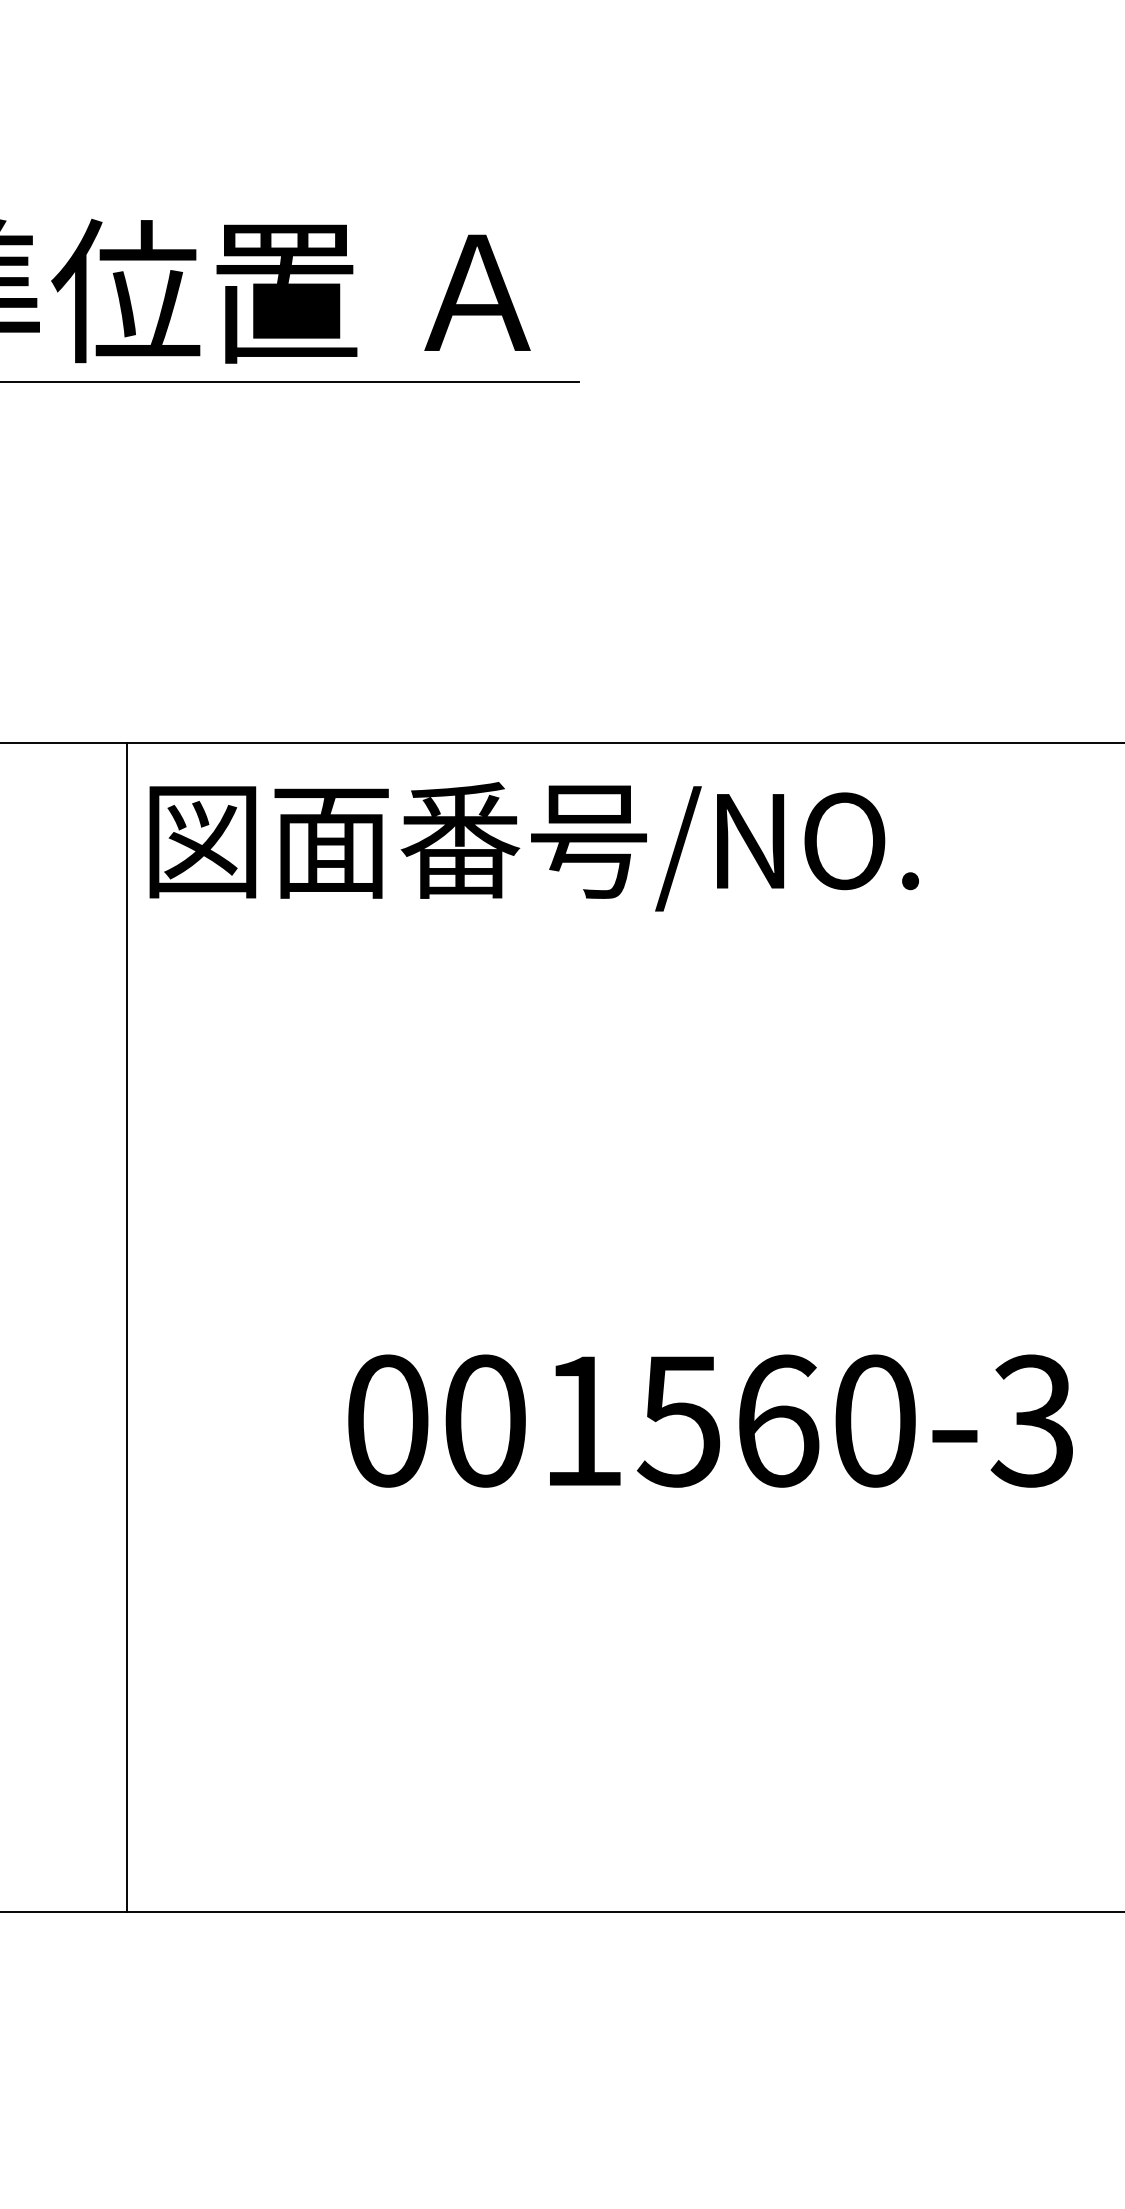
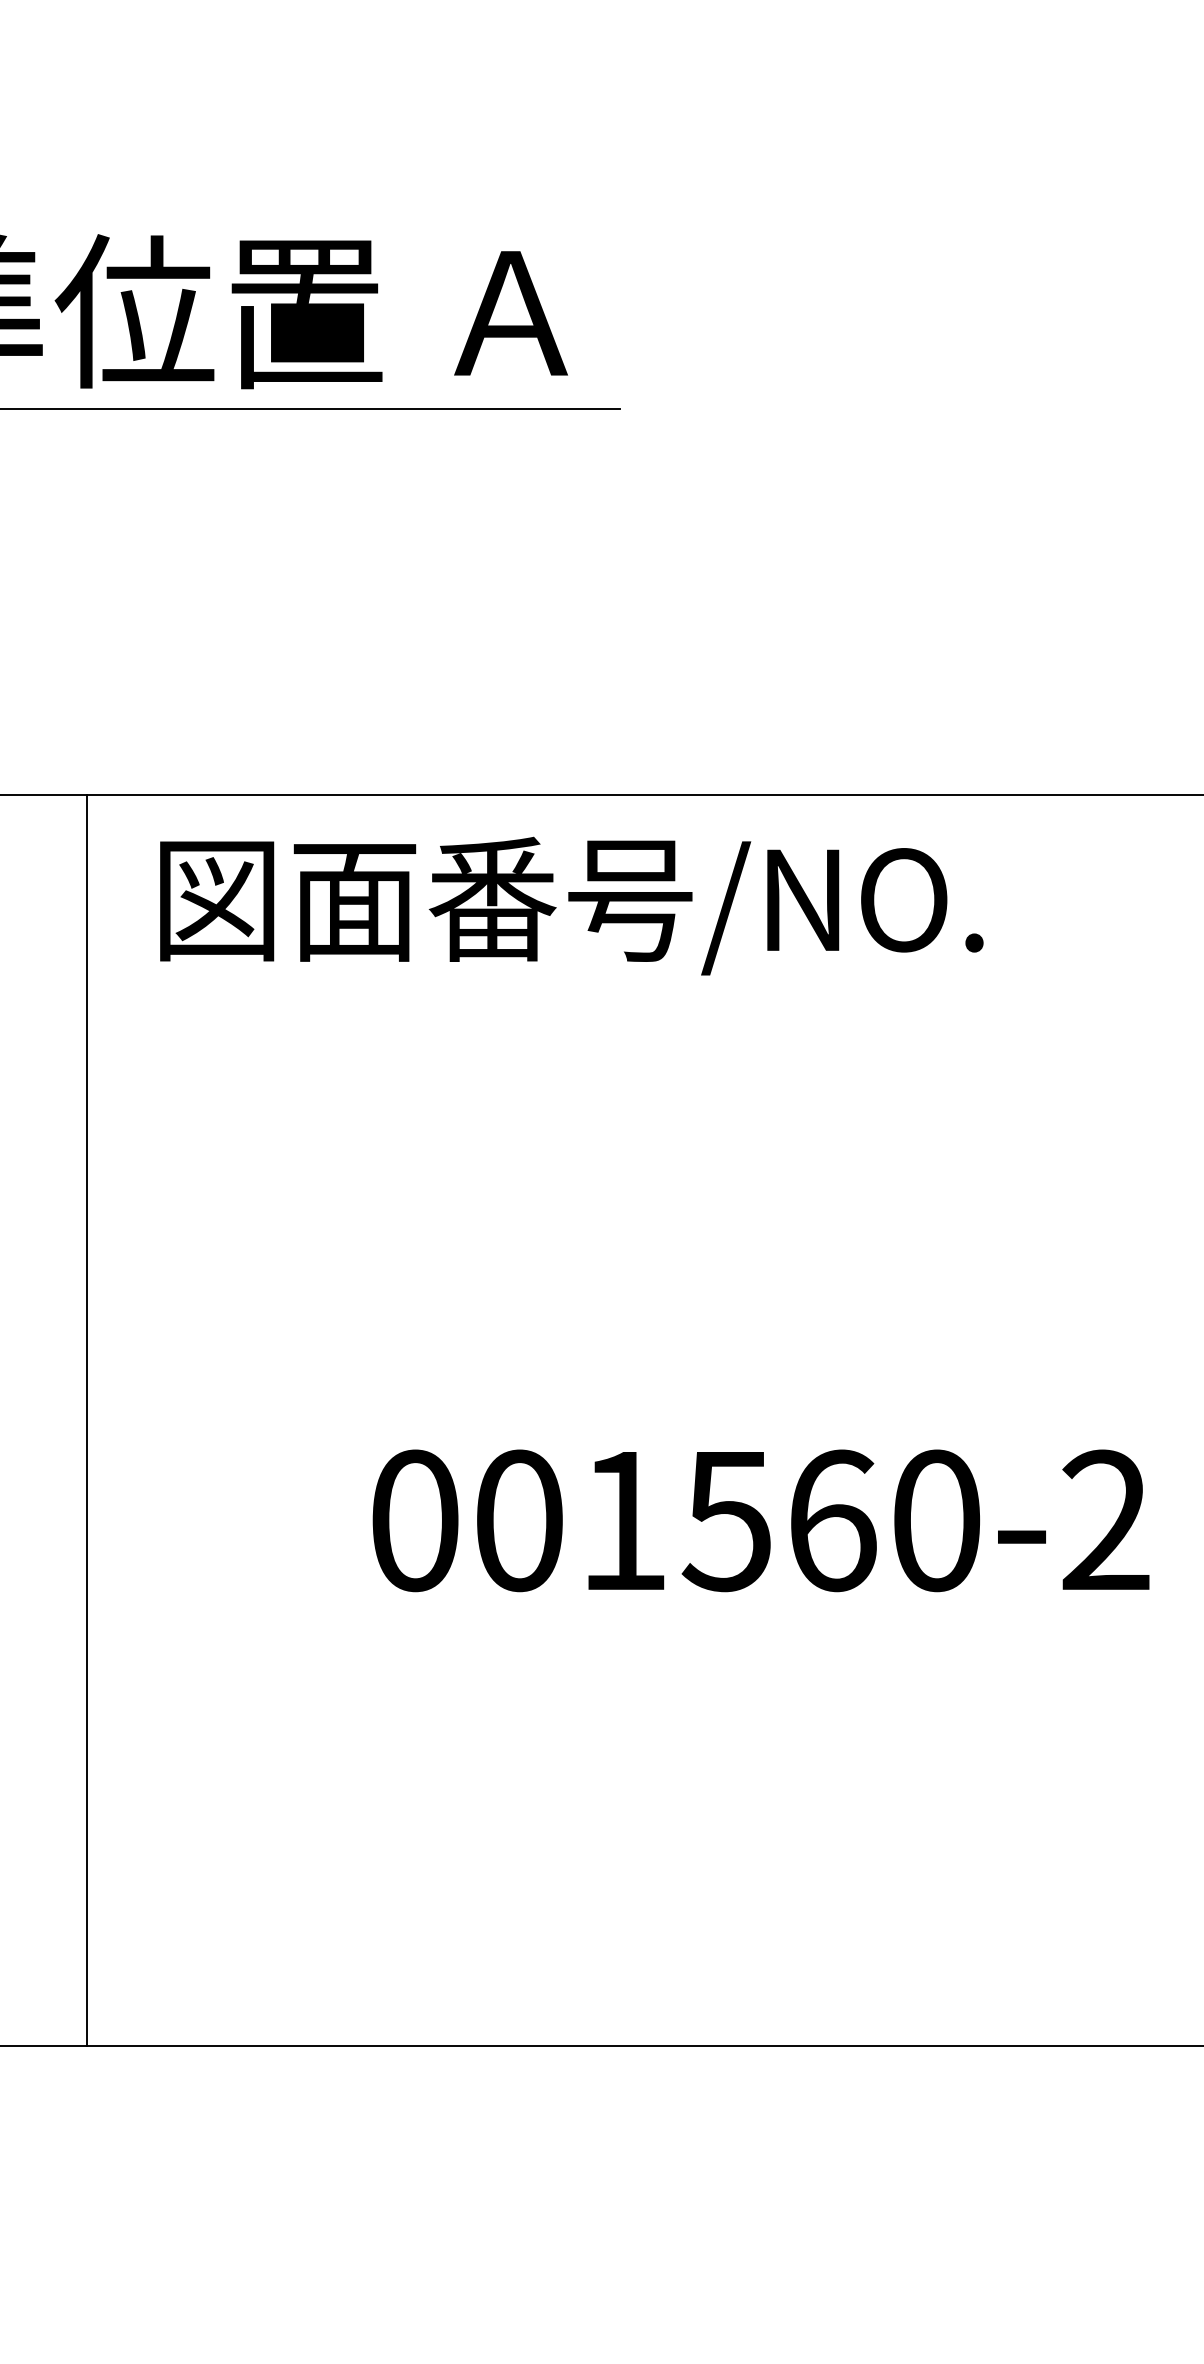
line: (127, 1327) -> (87, 1420), moved
text: (1032, 1420) -> (1104, 1520), 001560-3 -> 001560-2

